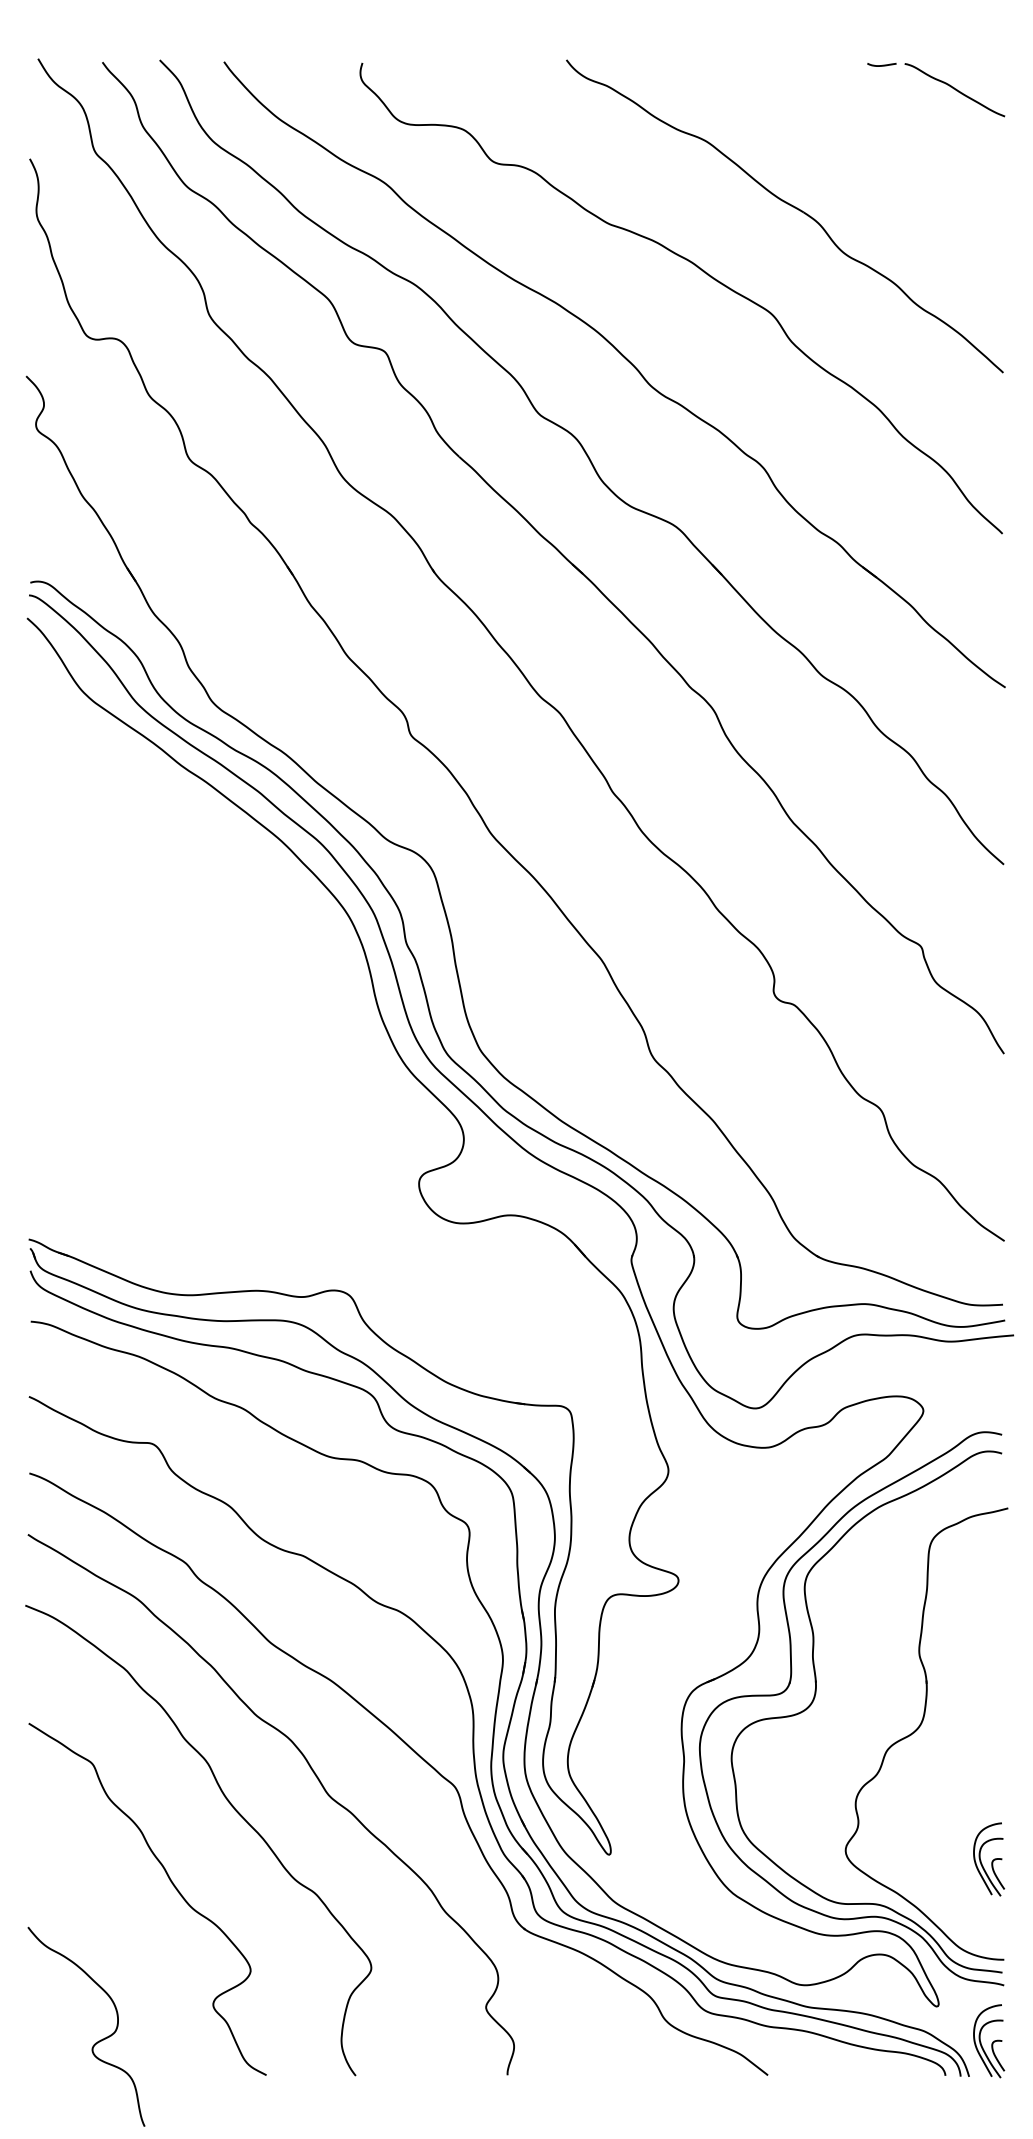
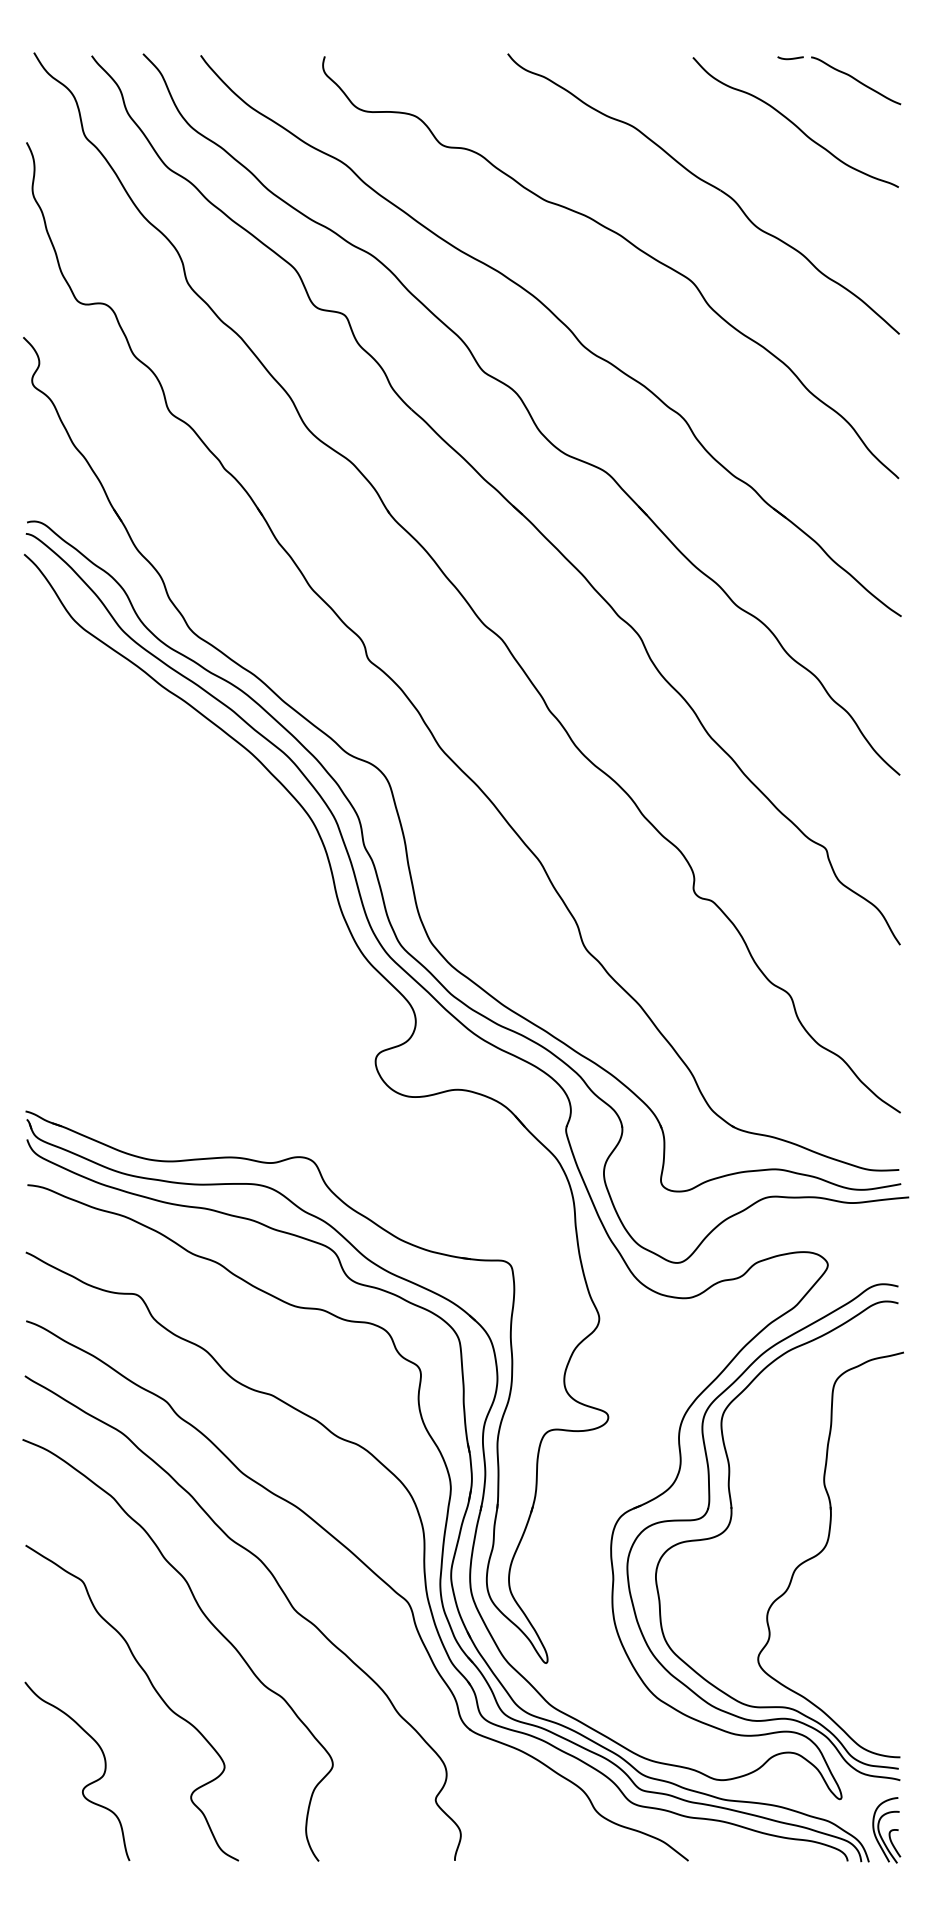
curve: (886, 137) -> (794, 123), added
part: (988, 1859) -> (886, 1667), removed
curve: (95, 2042) -> (85, 1785), moved

